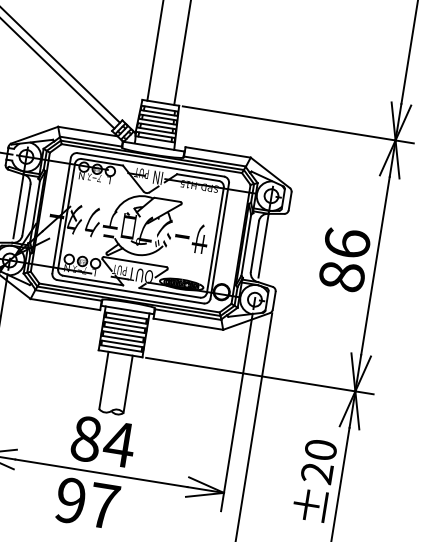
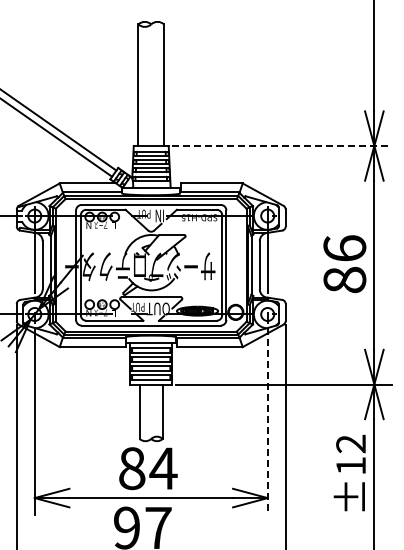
line: (297, 125) -> (281, 146), solid -> dashed
line: (236, 412) -> (267, 421), solid -> dashed
text: (319, 461) -> (351, 454), ±20 -> ±12

